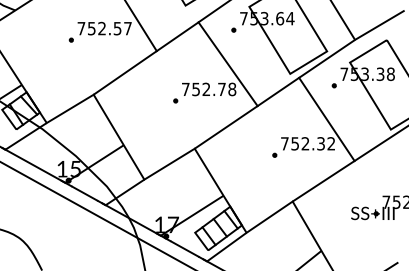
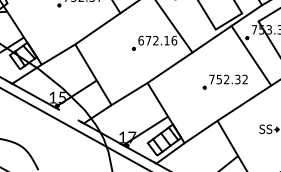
text: (208, 89) -> (157, 40), 752.78 -> 672.16
line: (326, 119) -> (251, 55), moved
line: (84, 193) -> (68, 115), removed

